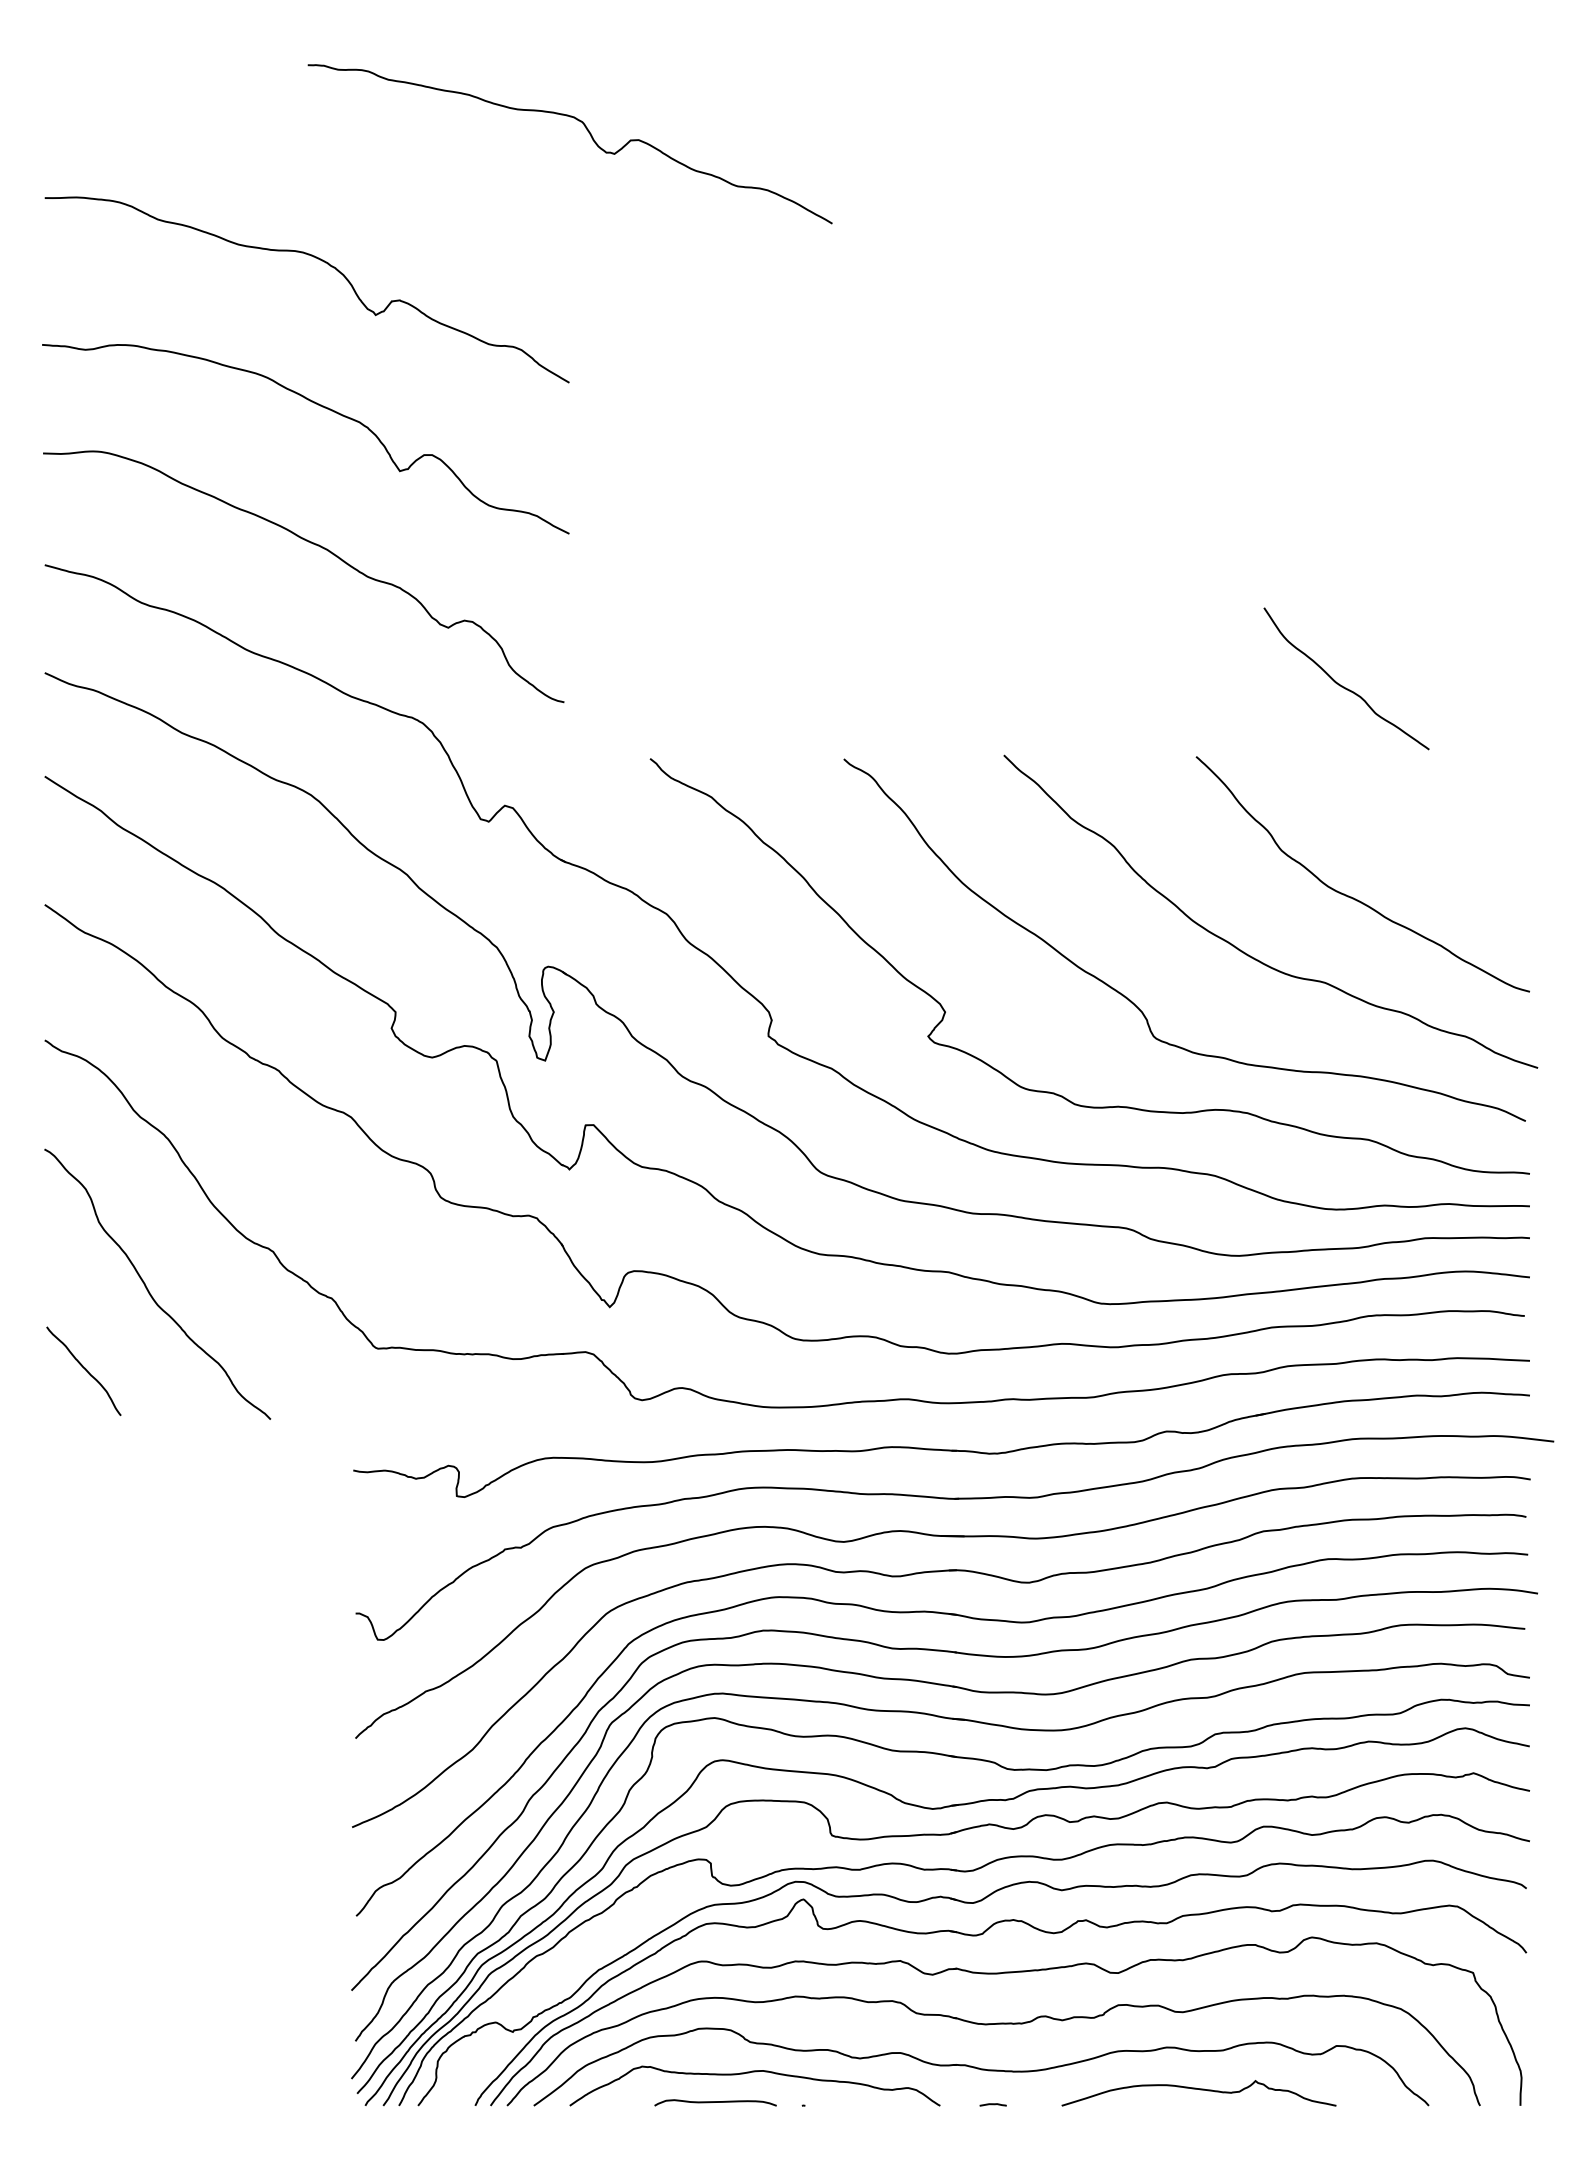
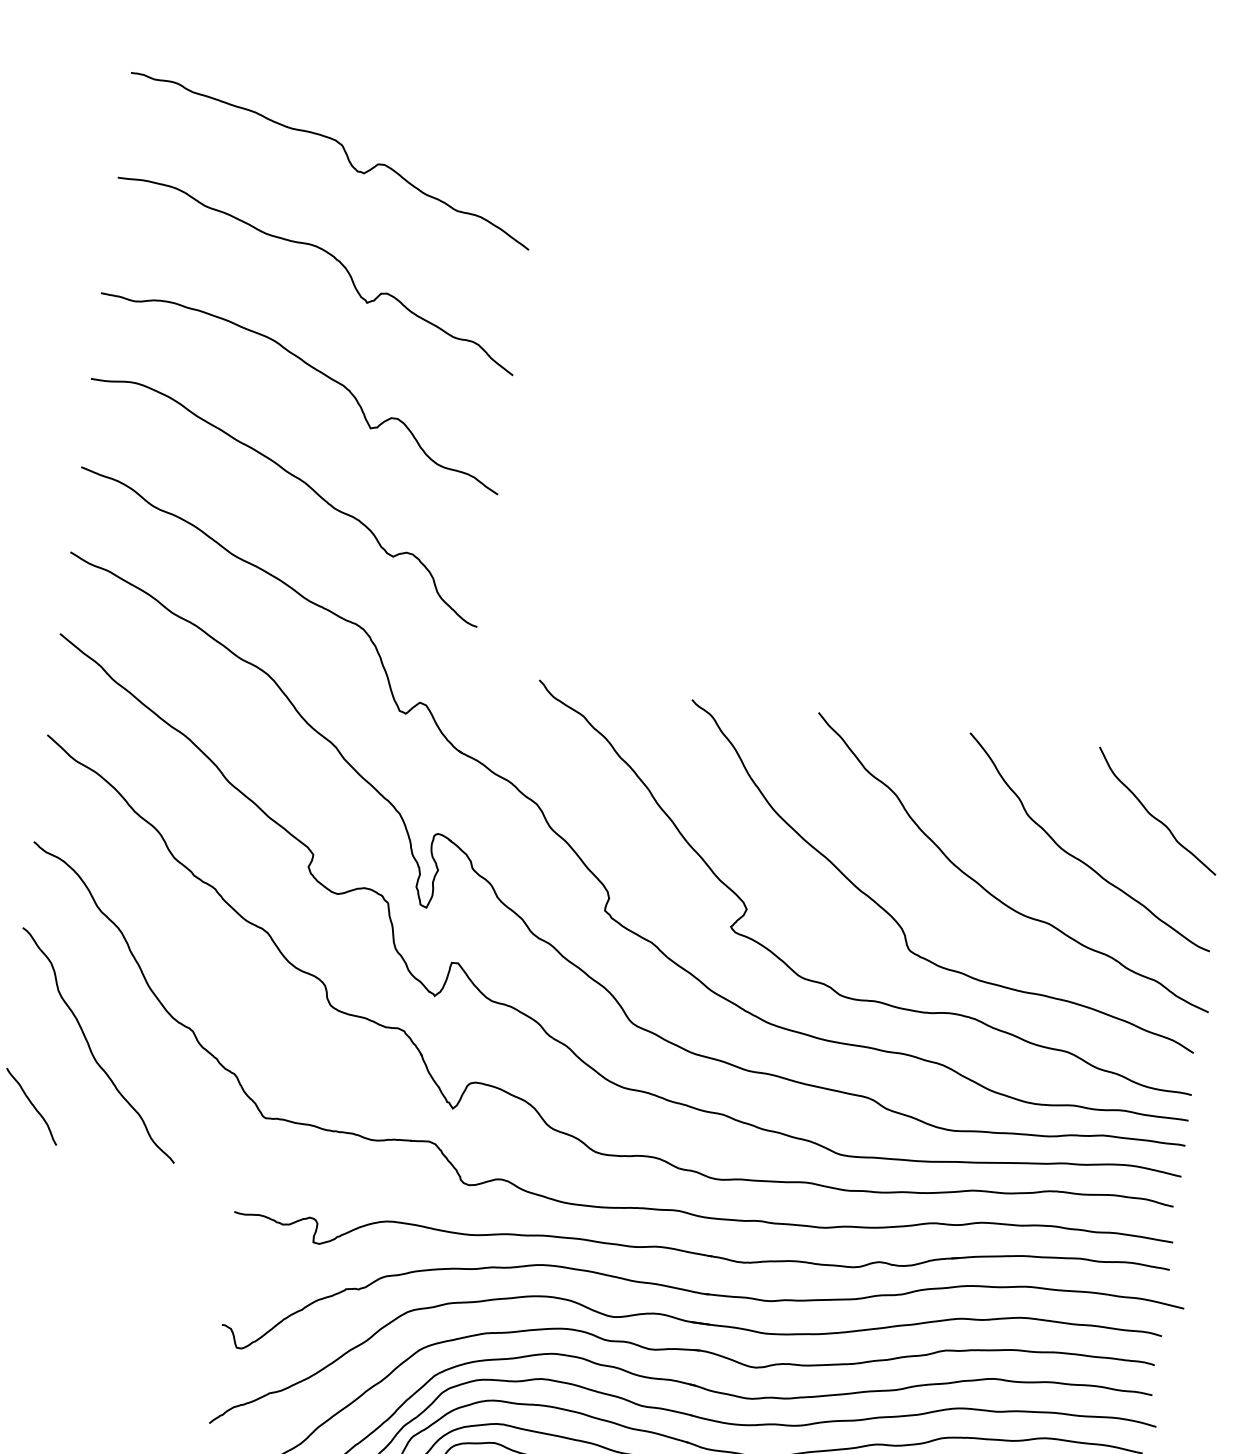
curve: (587, 131) -> (344, 152), moved
curve: (1342, 685) -> (1153, 816), moved

